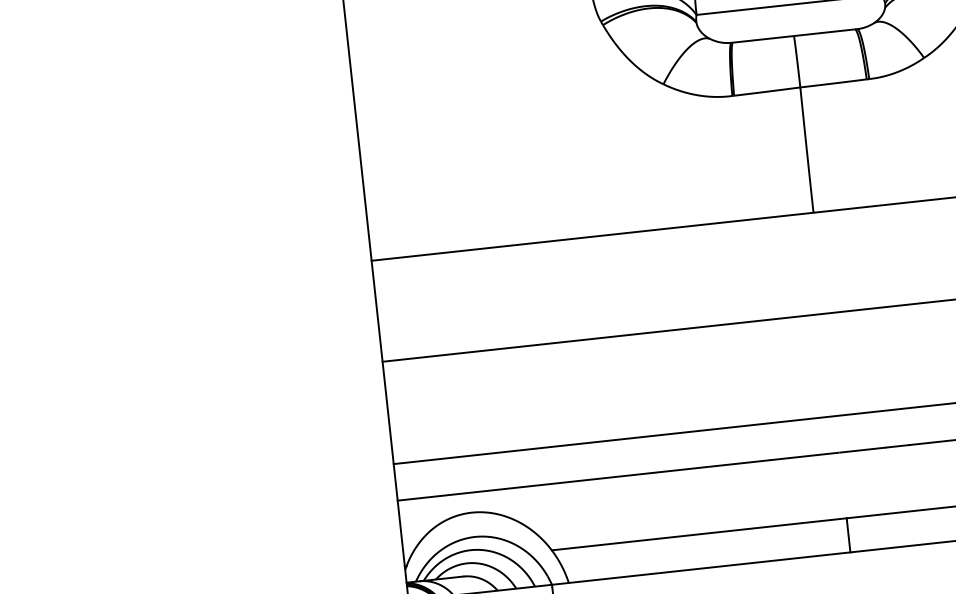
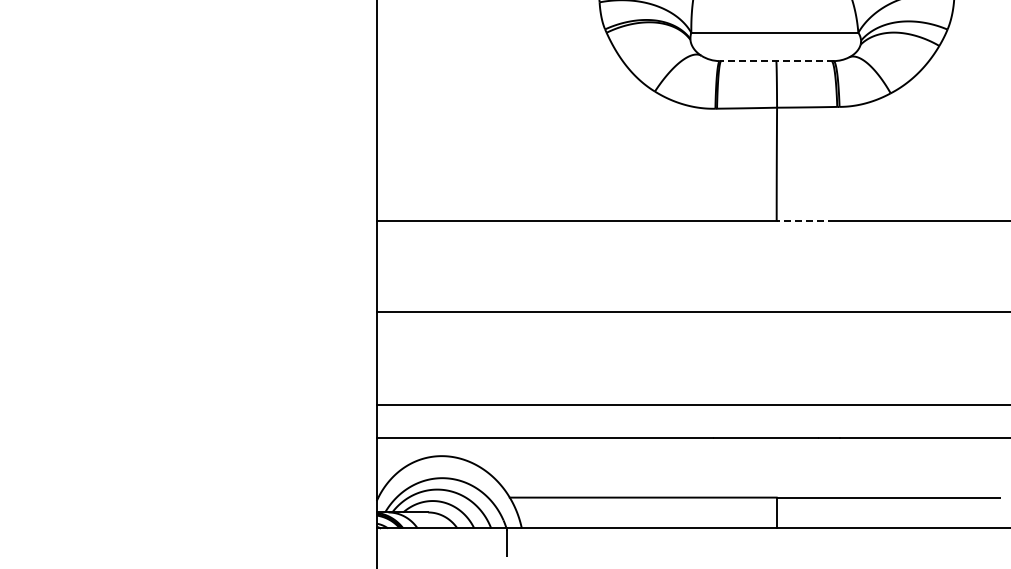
line: (794, 36) -> (776, 61), solid -> dashed
line: (845, 209) -> (805, 221), solid -> dashed

